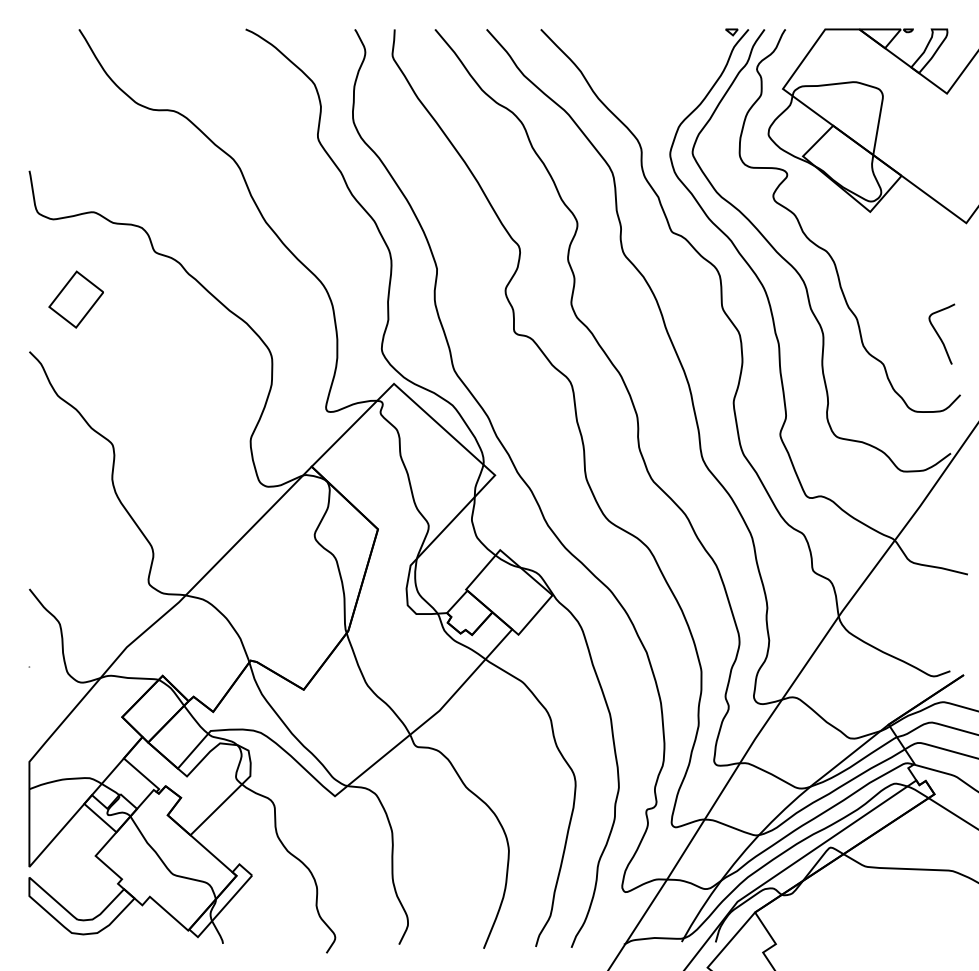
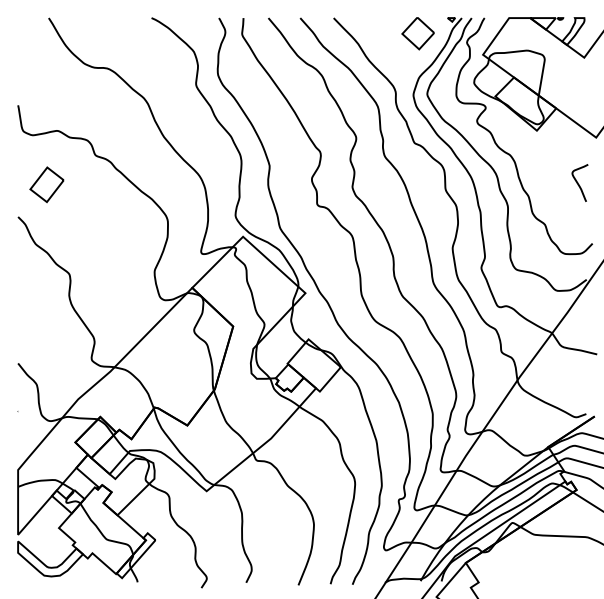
part: (676, 54) -> (417, 33), added
curve: (939, 333) -> (578, 182), moved

